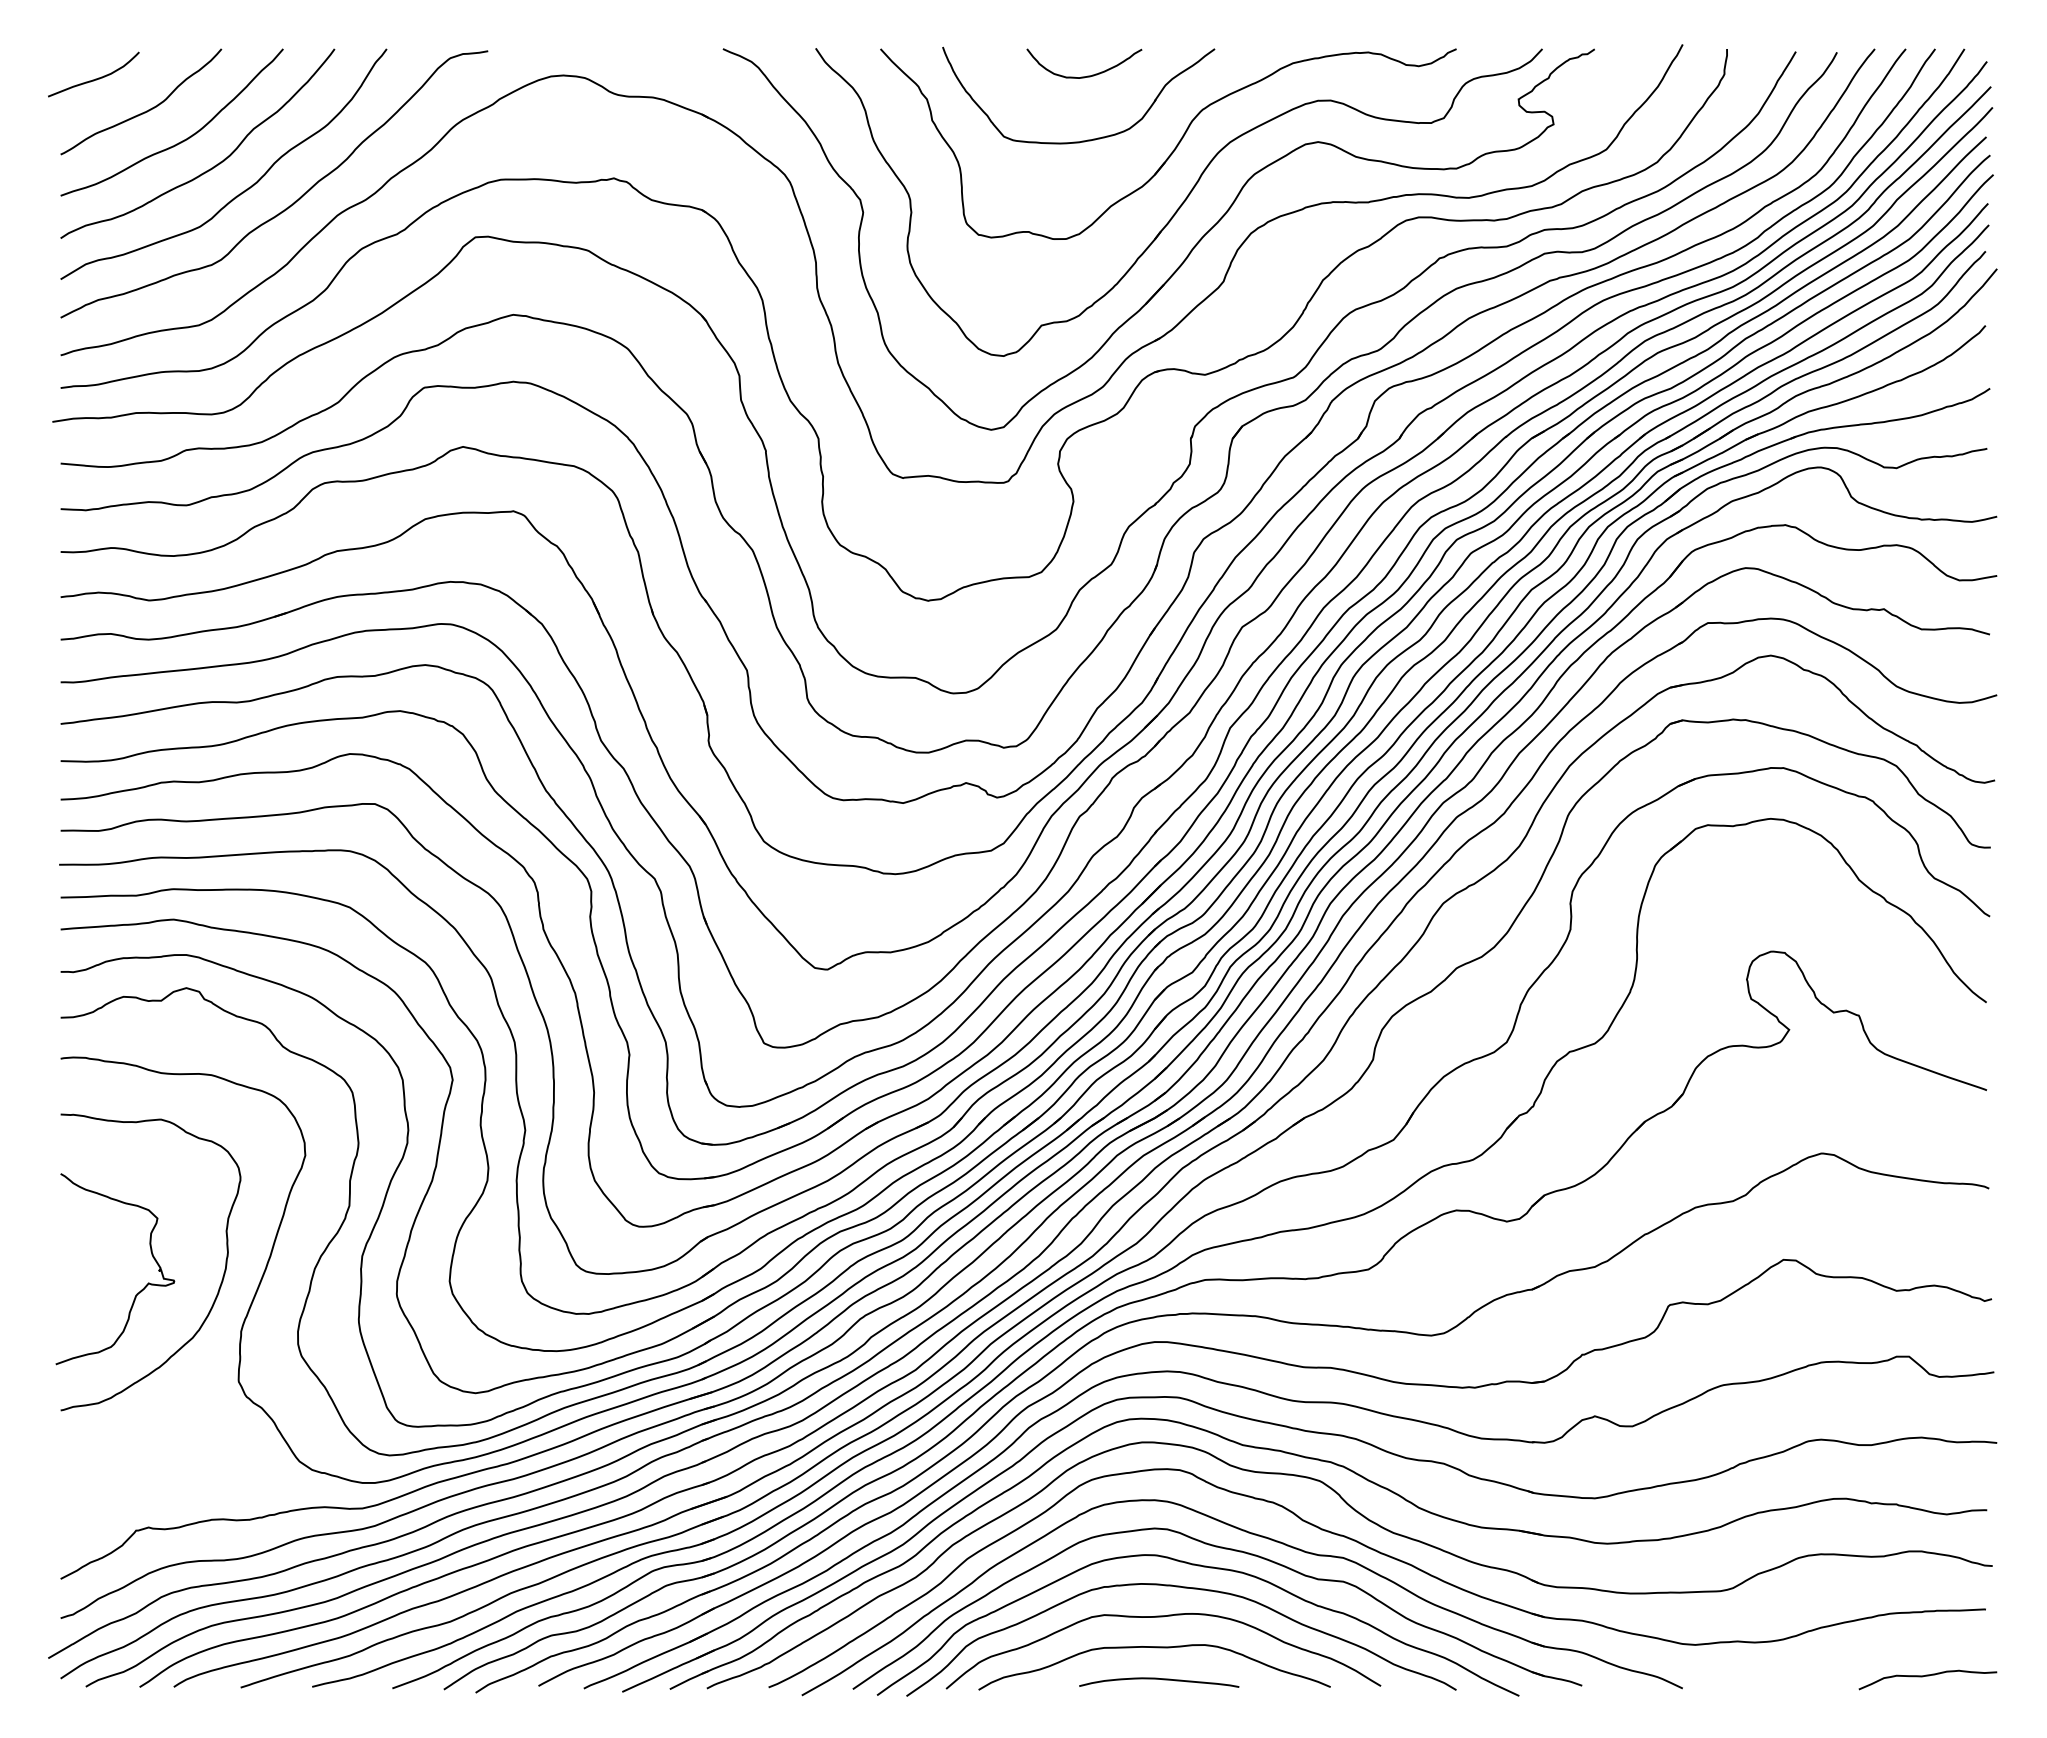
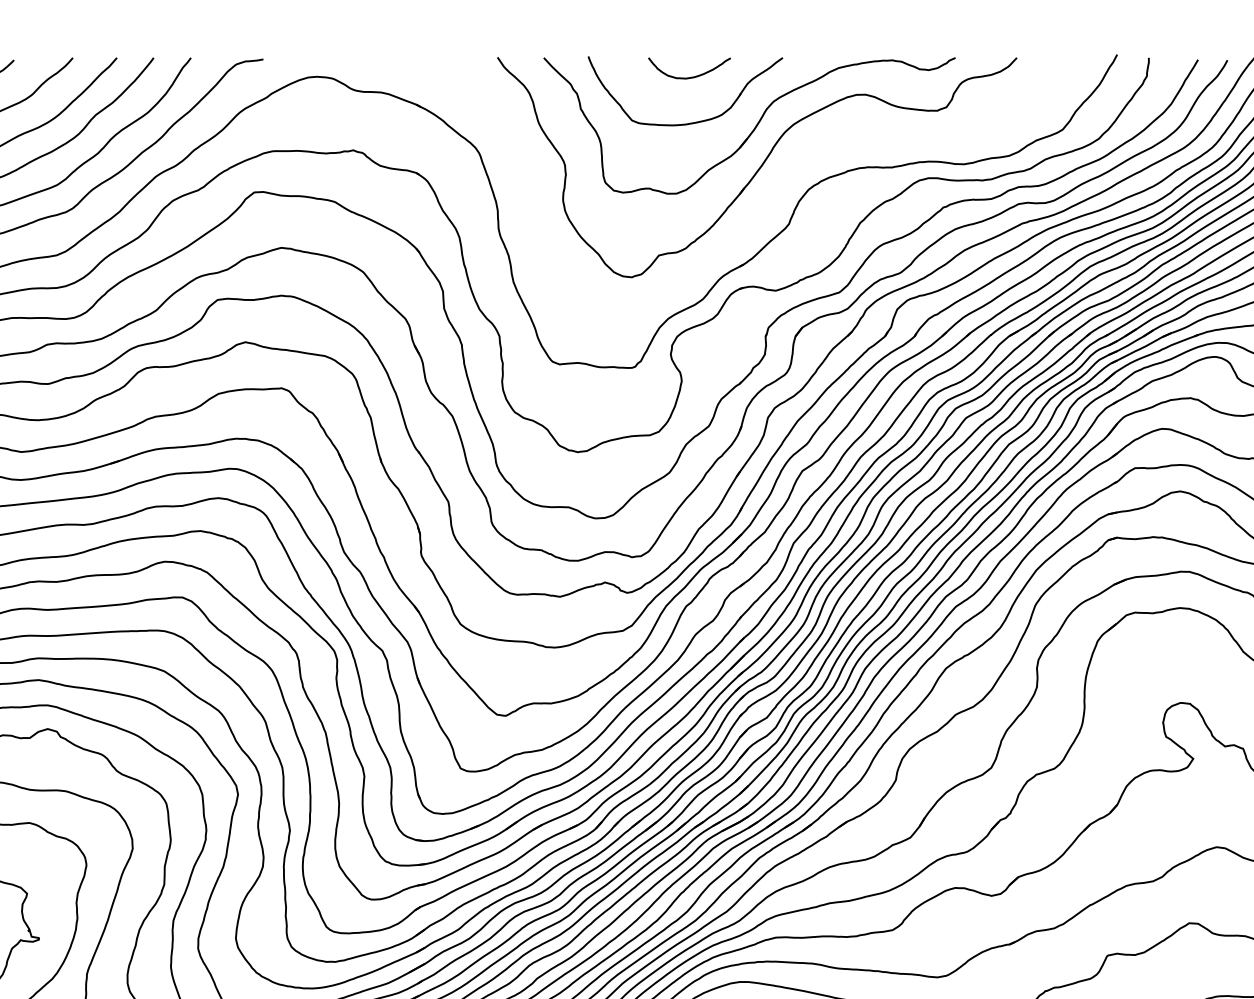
part: (1185, 257) -> (761, 206), removed

